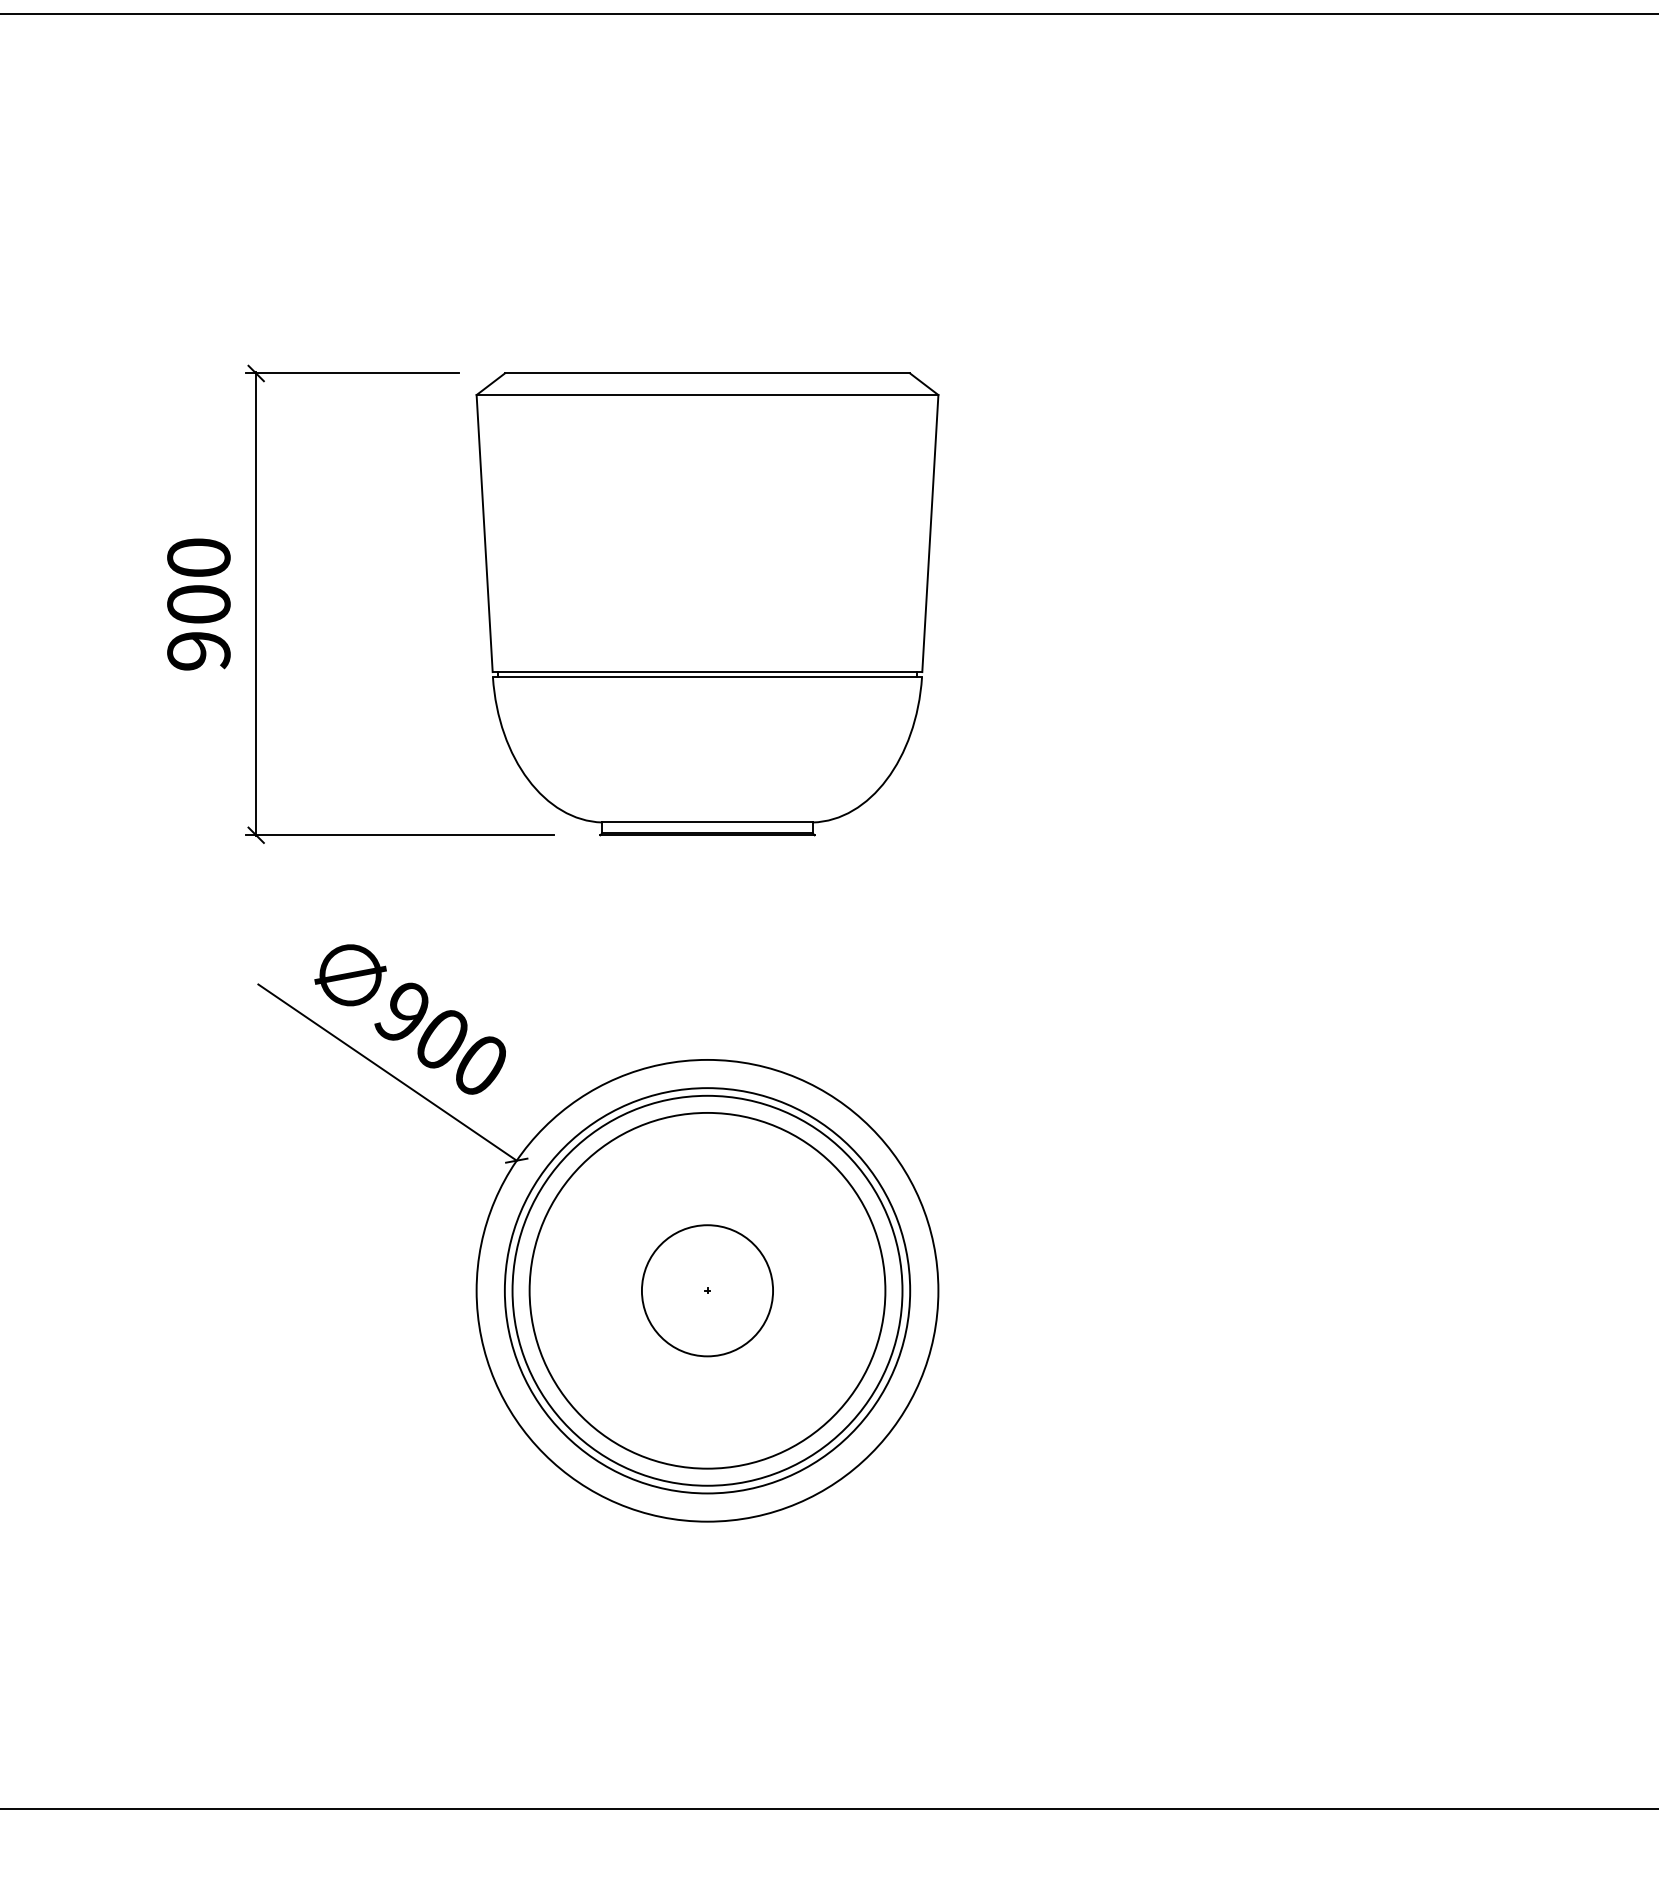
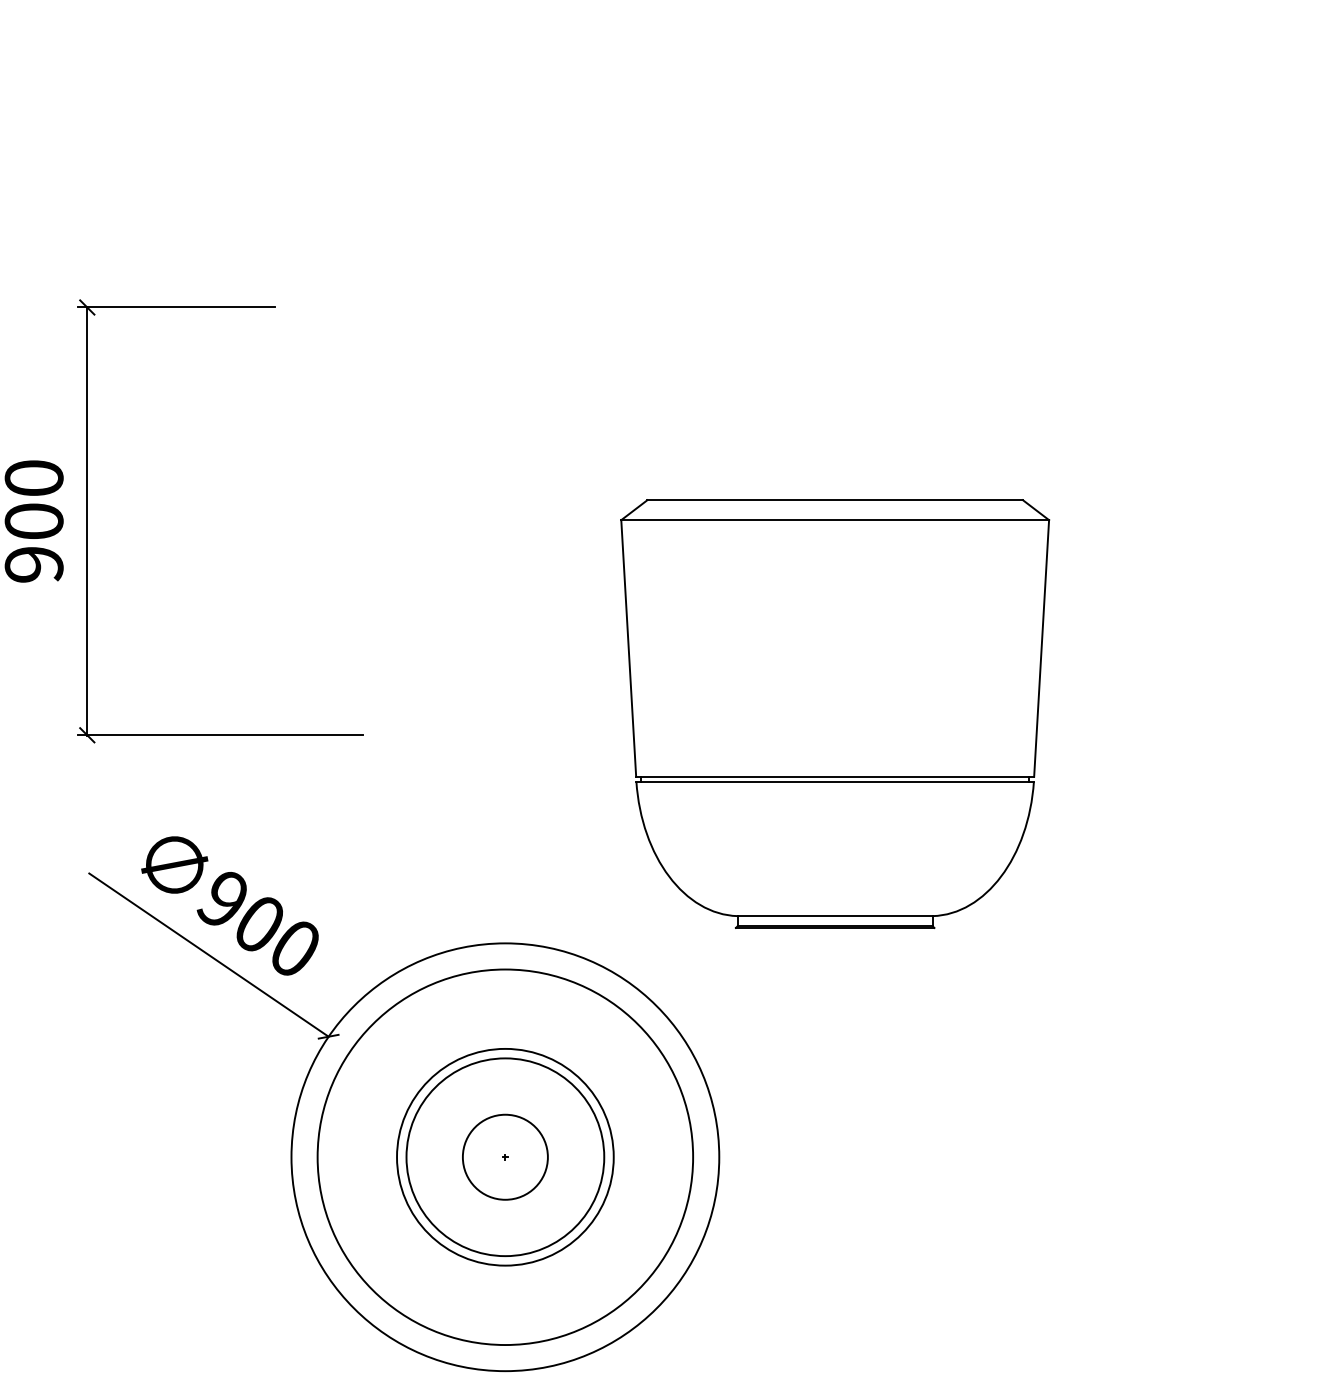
part: (707, 604) -> (835, 714), moved
circle: (707, 1290) -> (505, 1156), size x0.6
circle: (707, 1290) -> (505, 1156), size x0.6
circle: (707, 1290) -> (505, 1156), size x0.7

